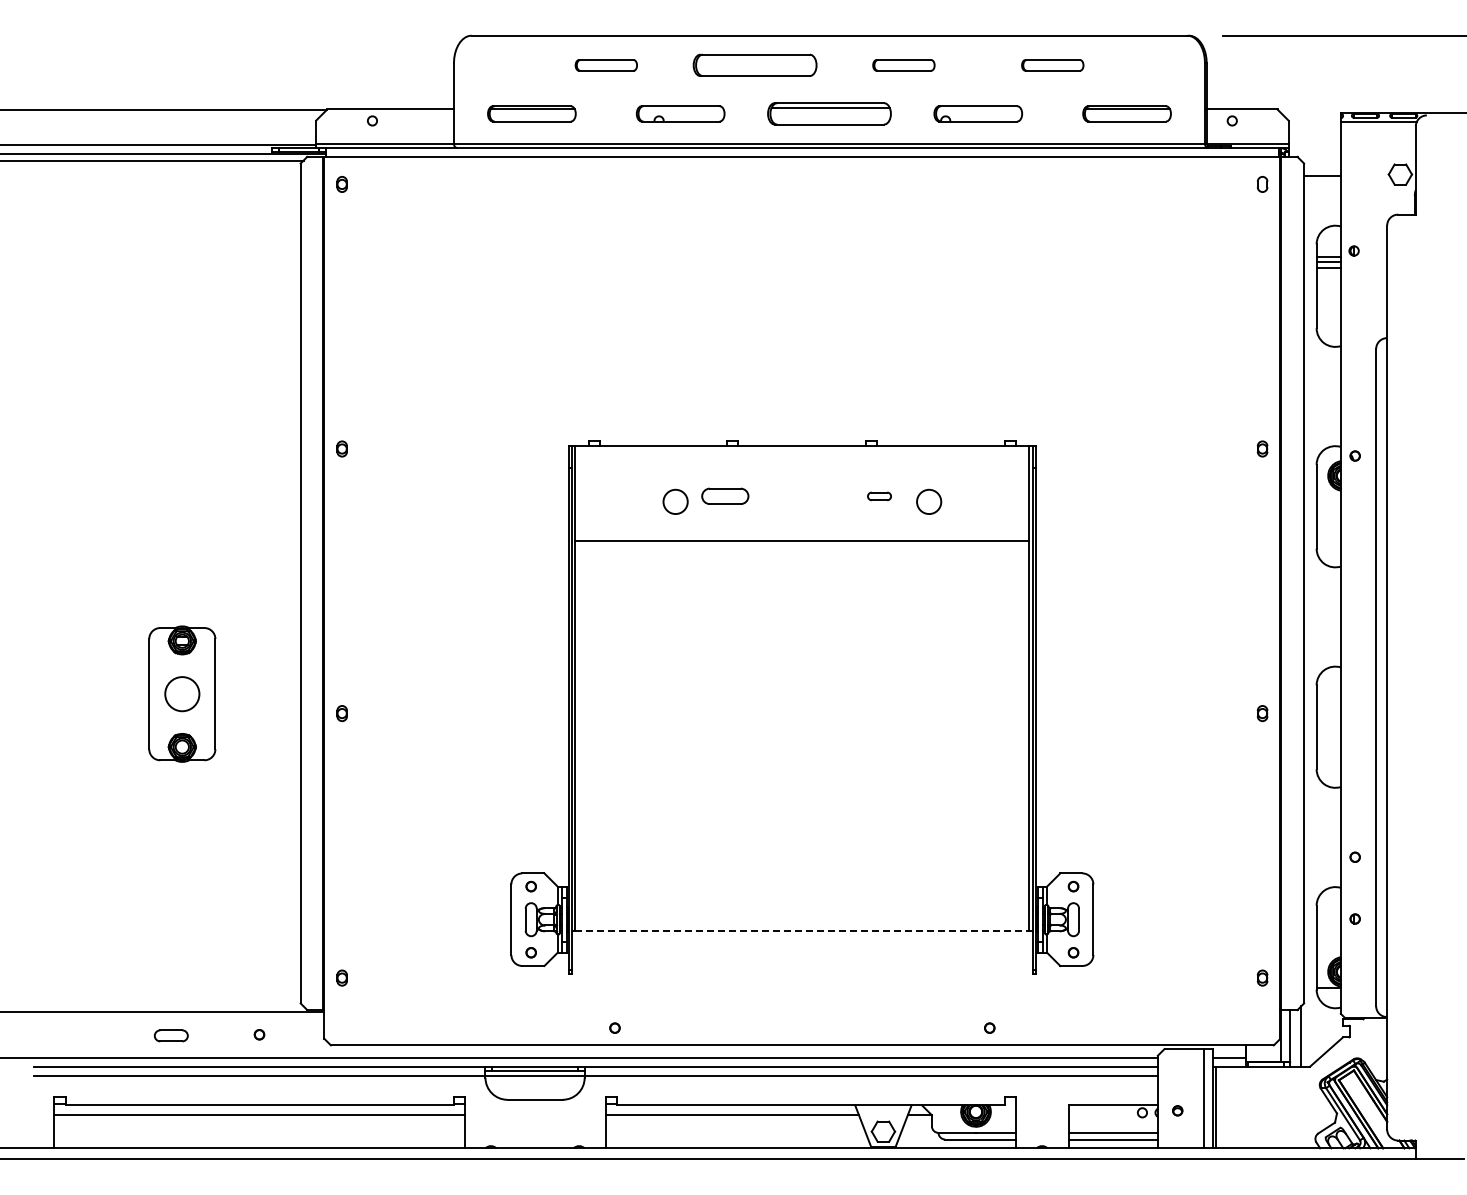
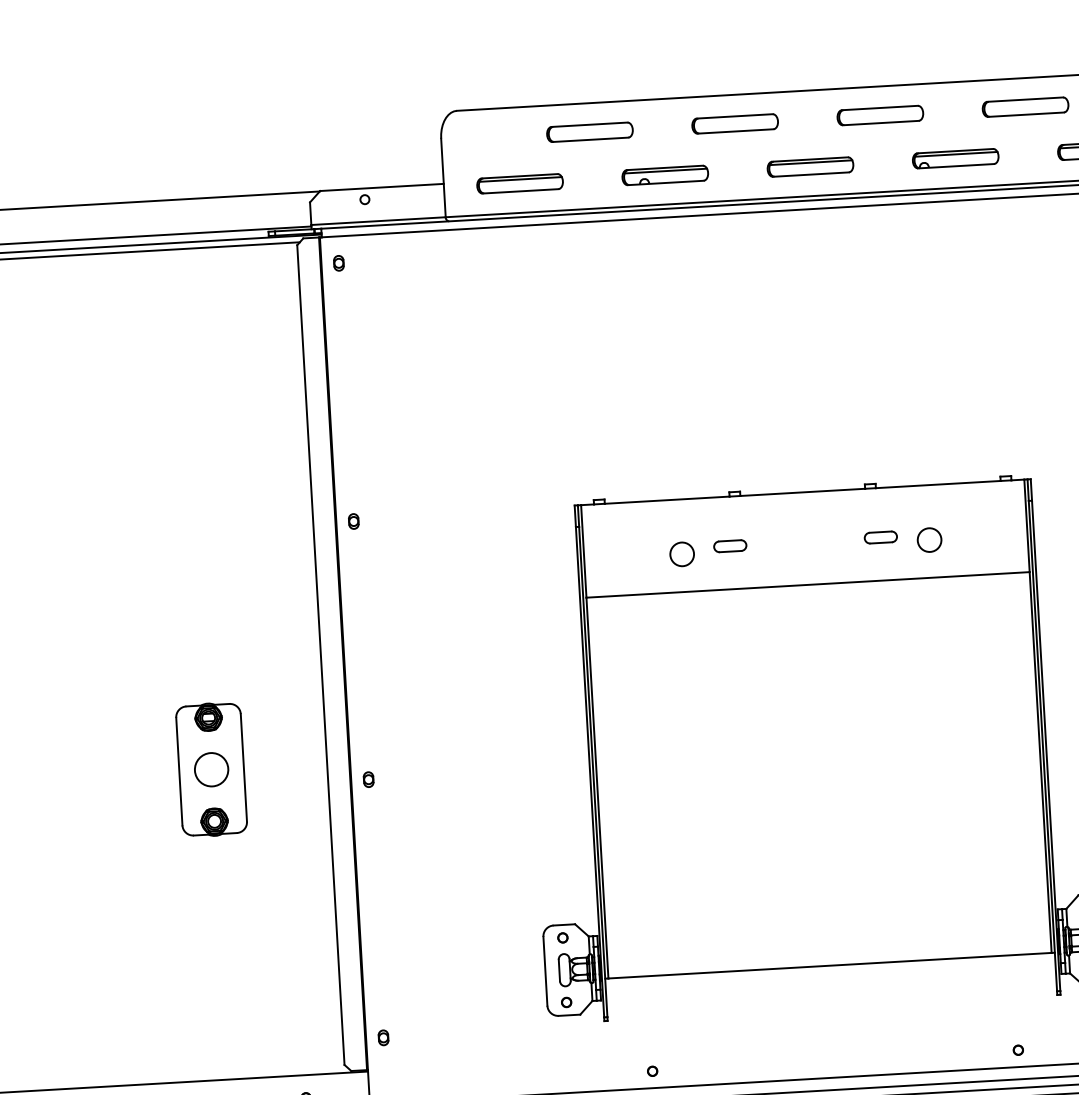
part: (606, 65) -> (590, 132), size x1.43
part: (754, 65) -> (734, 124), size x0.71
part: (903, 65) -> (880, 115), size x1.43
part: (1052, 65) -> (1025, 107), size x1.43
line: (681, 109) -> (665, 171), added
line: (978, 109) -> (955, 154), added
part: (829, 113) -> (810, 166), size x0.71
part: (724, 496) -> (729, 546), size x0.71
part: (879, 496) -> (880, 537), size x1.43
line: (802, 930) -> (830, 965), dashed -> solid

